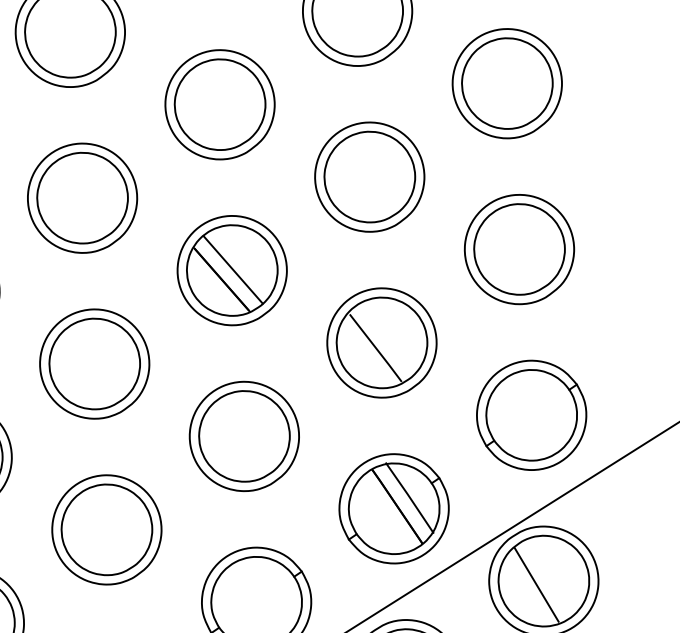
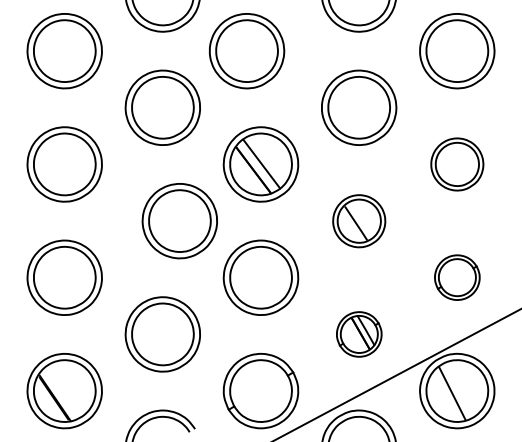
part: (220, 105) -> (247, 51), moved
part: (519, 249) -> (457, 164), size x0.7
part: (382, 343) -> (359, 221), size x0.7
part: (94, 364) -> (179, 221), moved
part: (531, 414) -> (457, 277), size x0.6
part: (394, 508) -> (359, 334), size x0.6

